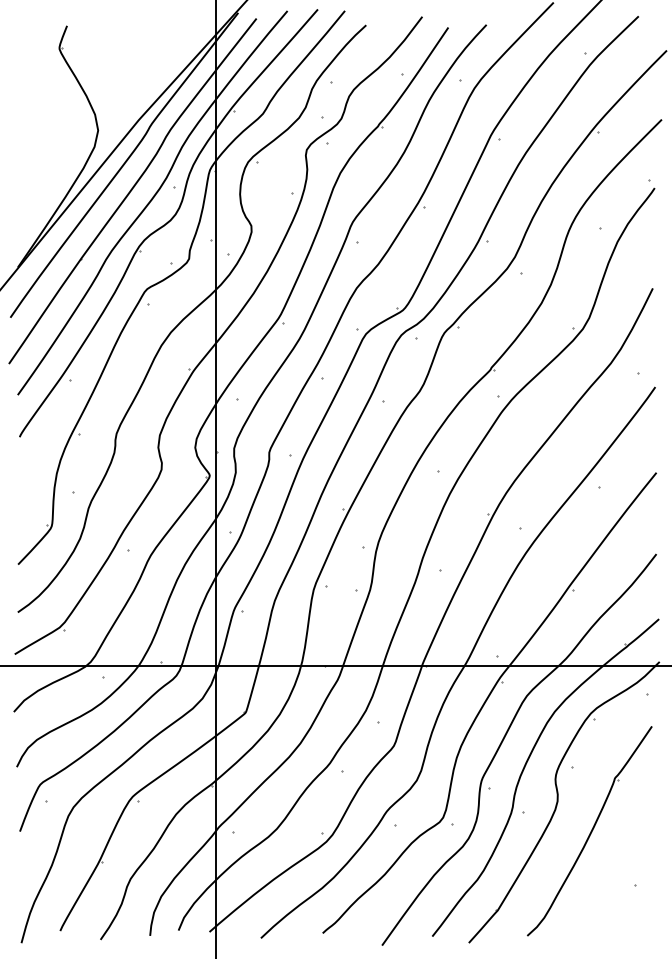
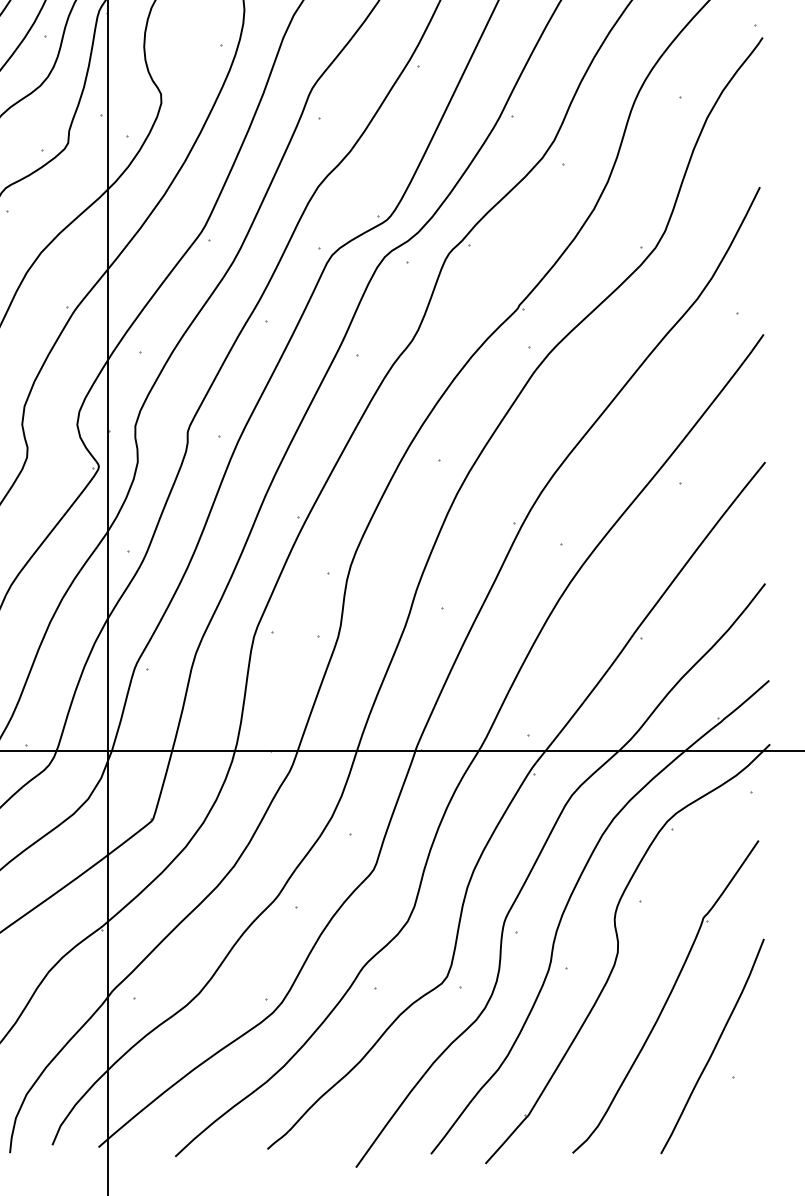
curve: (622, 864) -> (714, 1046), added

